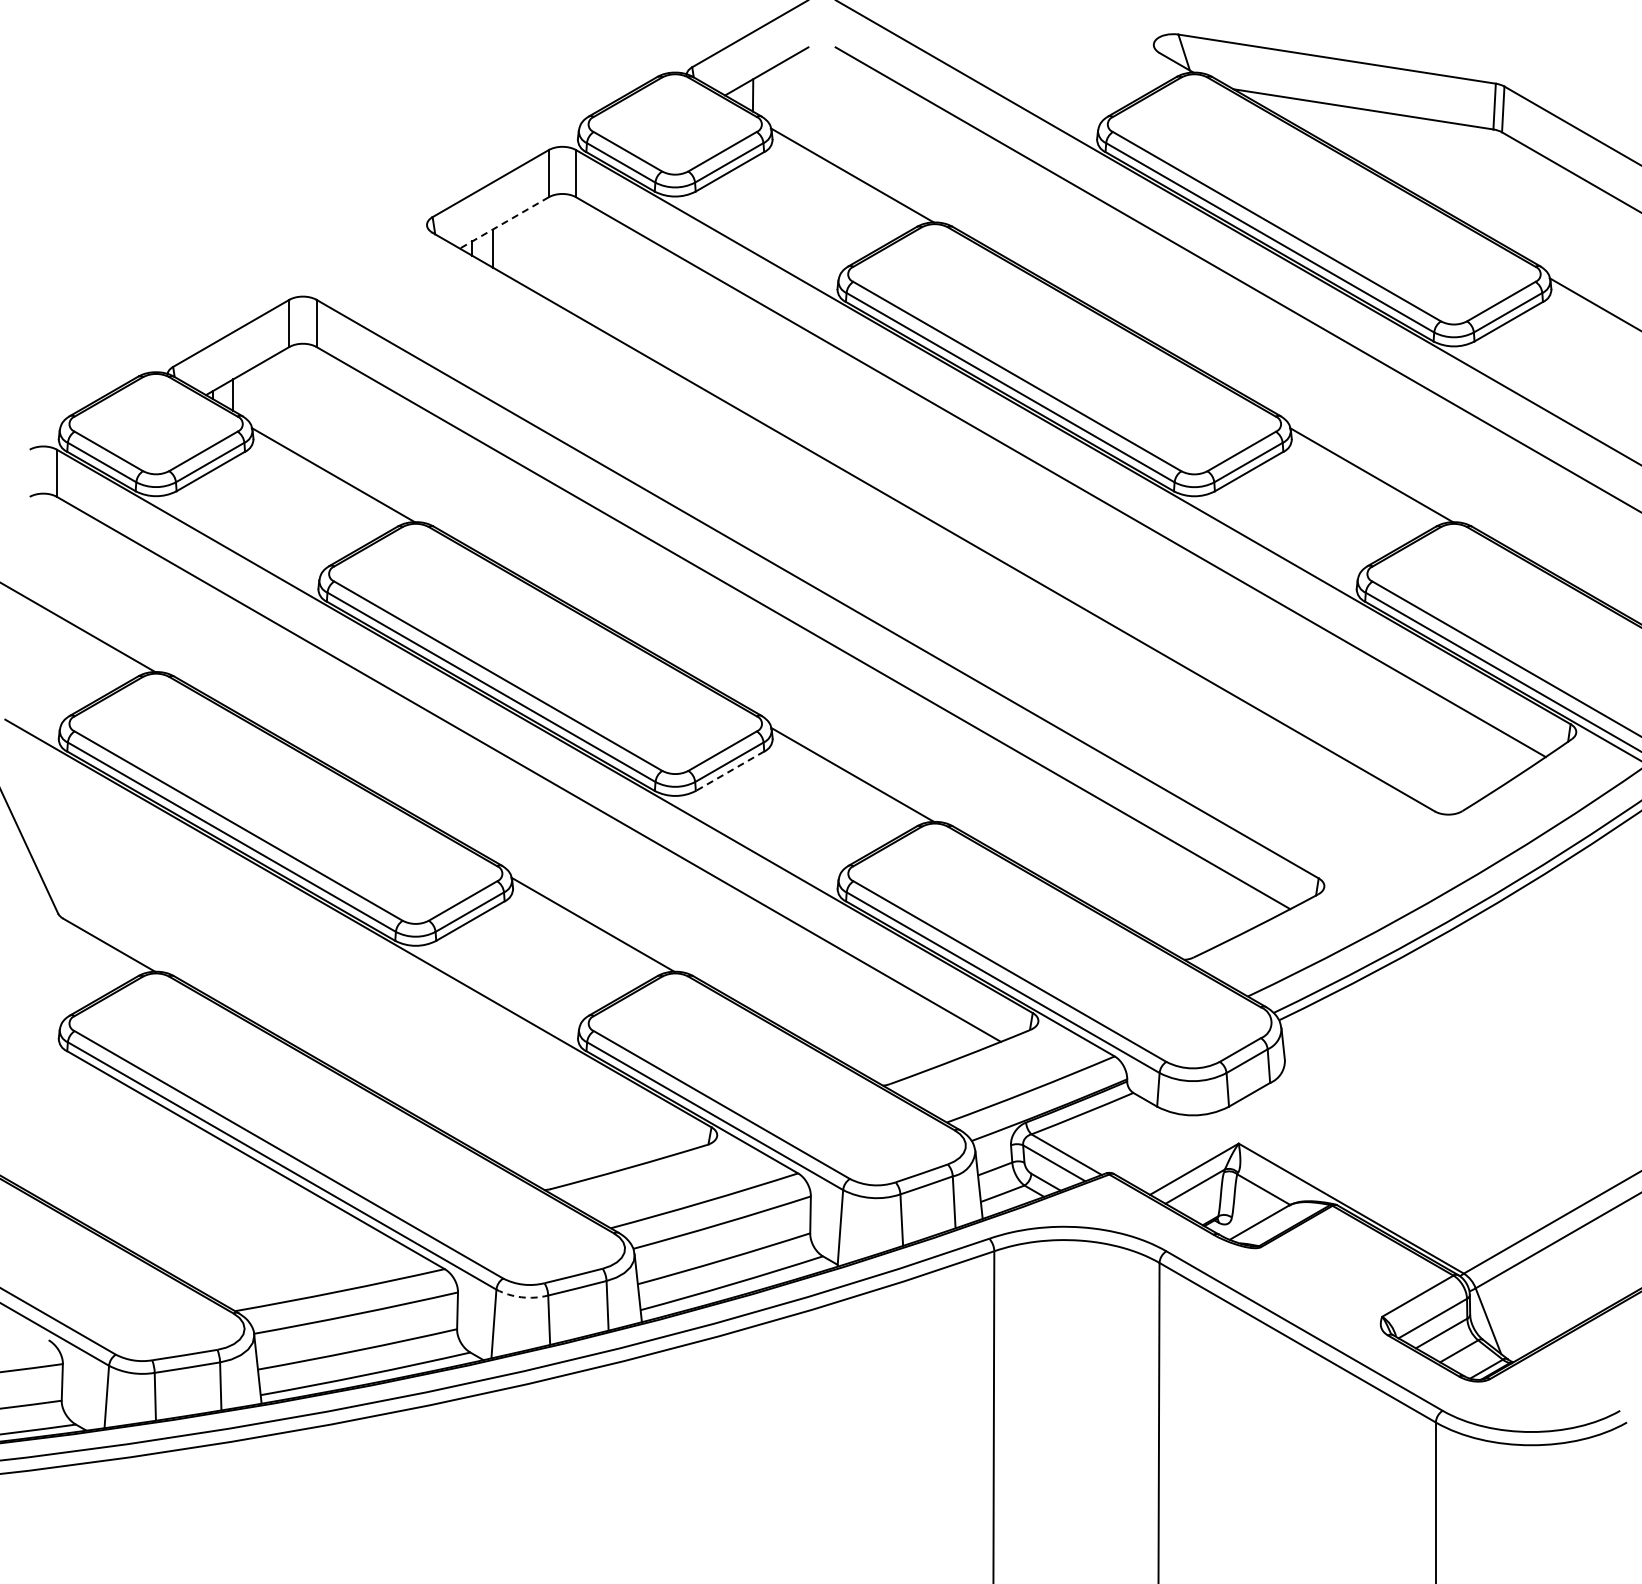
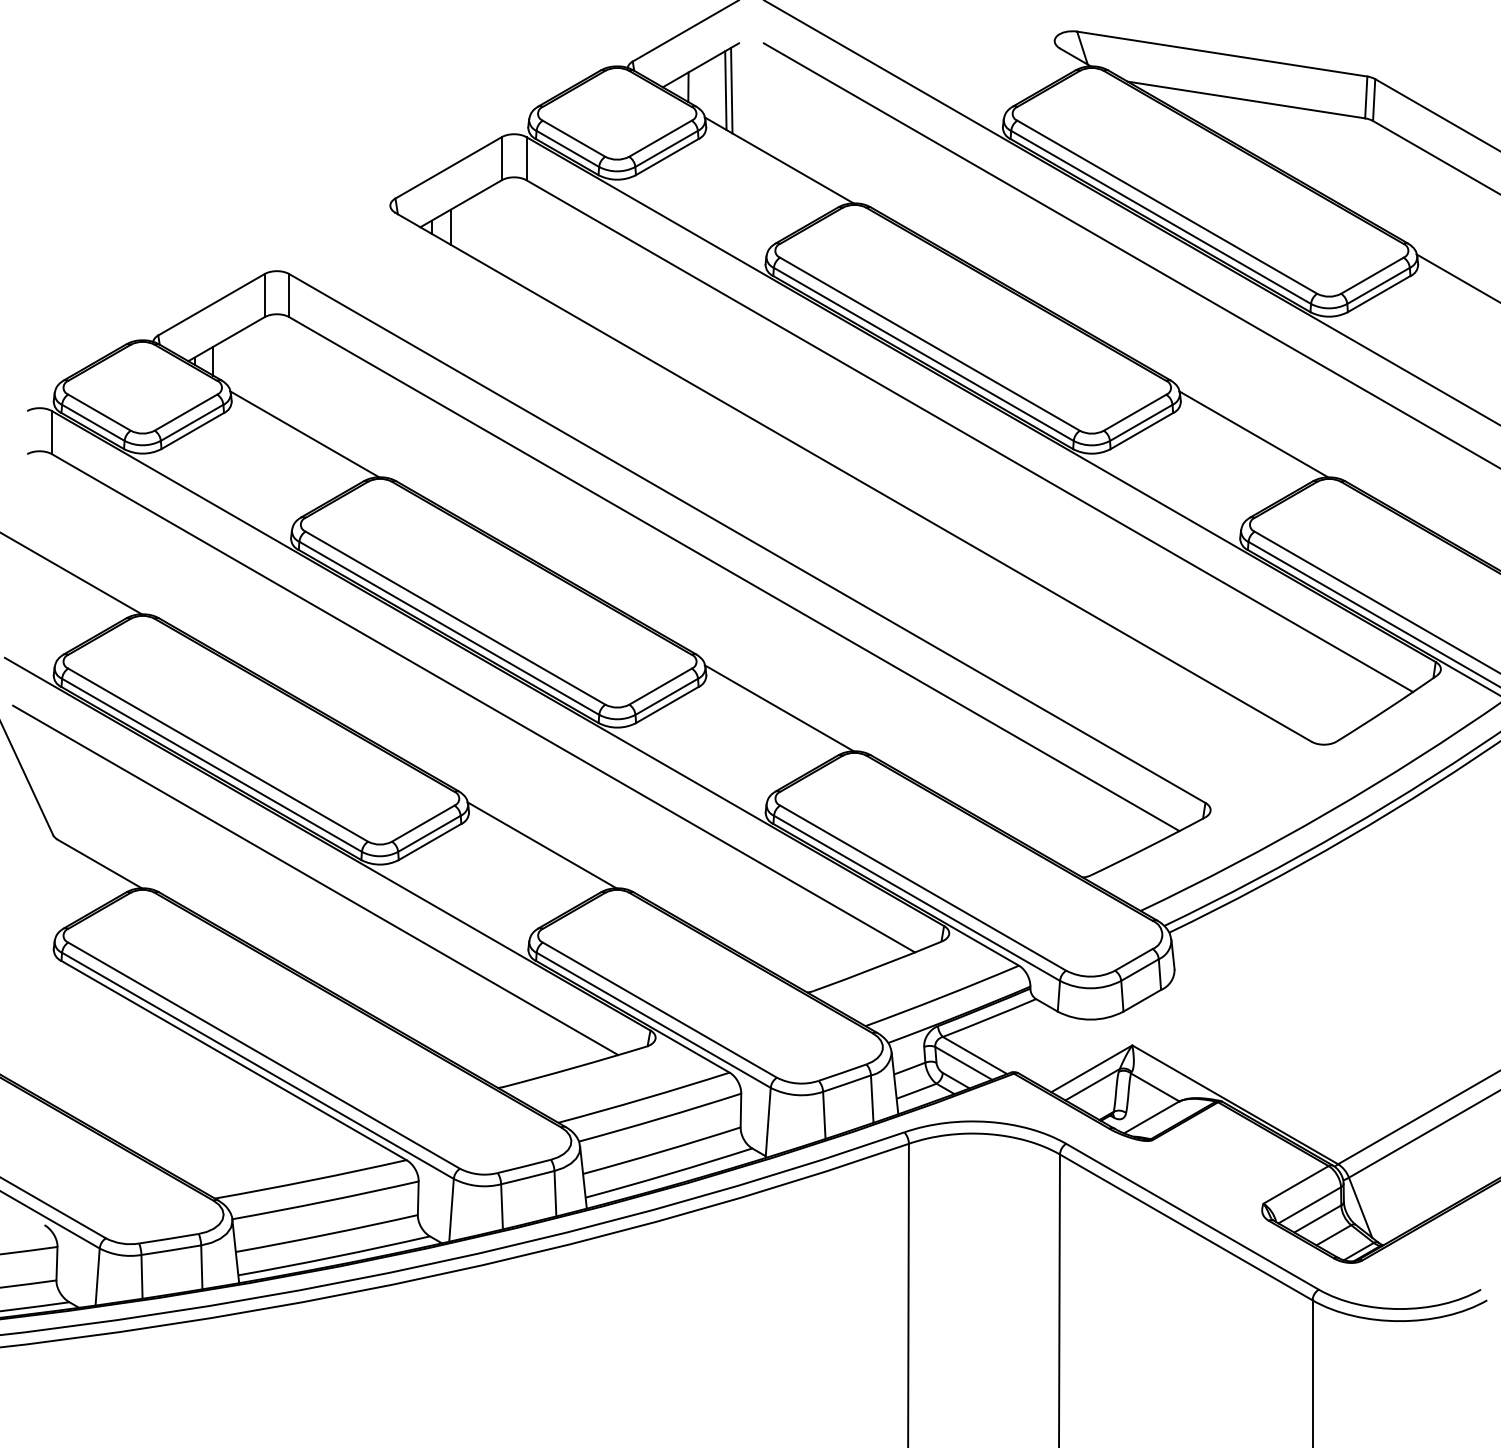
line: (800, 98) -> (731, 90), added
line: (793, 99) -> (725, 90), added
line: (503, 223) -> (460, 204), dashed -> solid
line: (730, 771) -> (667, 705), dashed -> solid
line: (345, 963) -> (315, 880), added
arc: (521, 1297) -> (476, 1186), dashed -> solid

